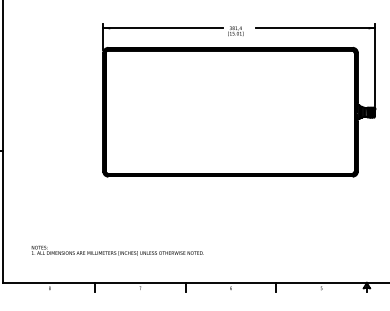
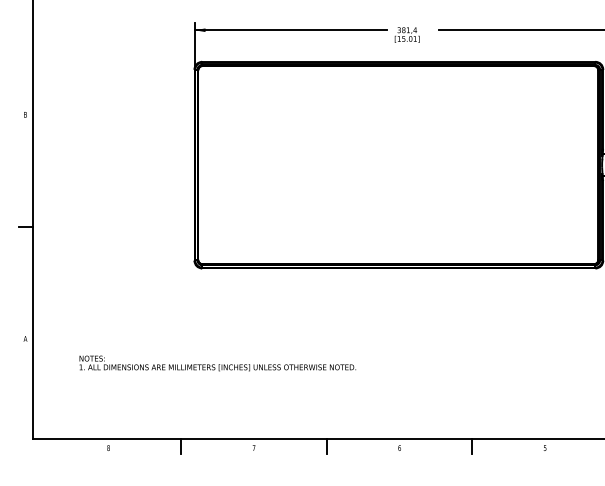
text: (117, 250) -> (217, 363), moved

